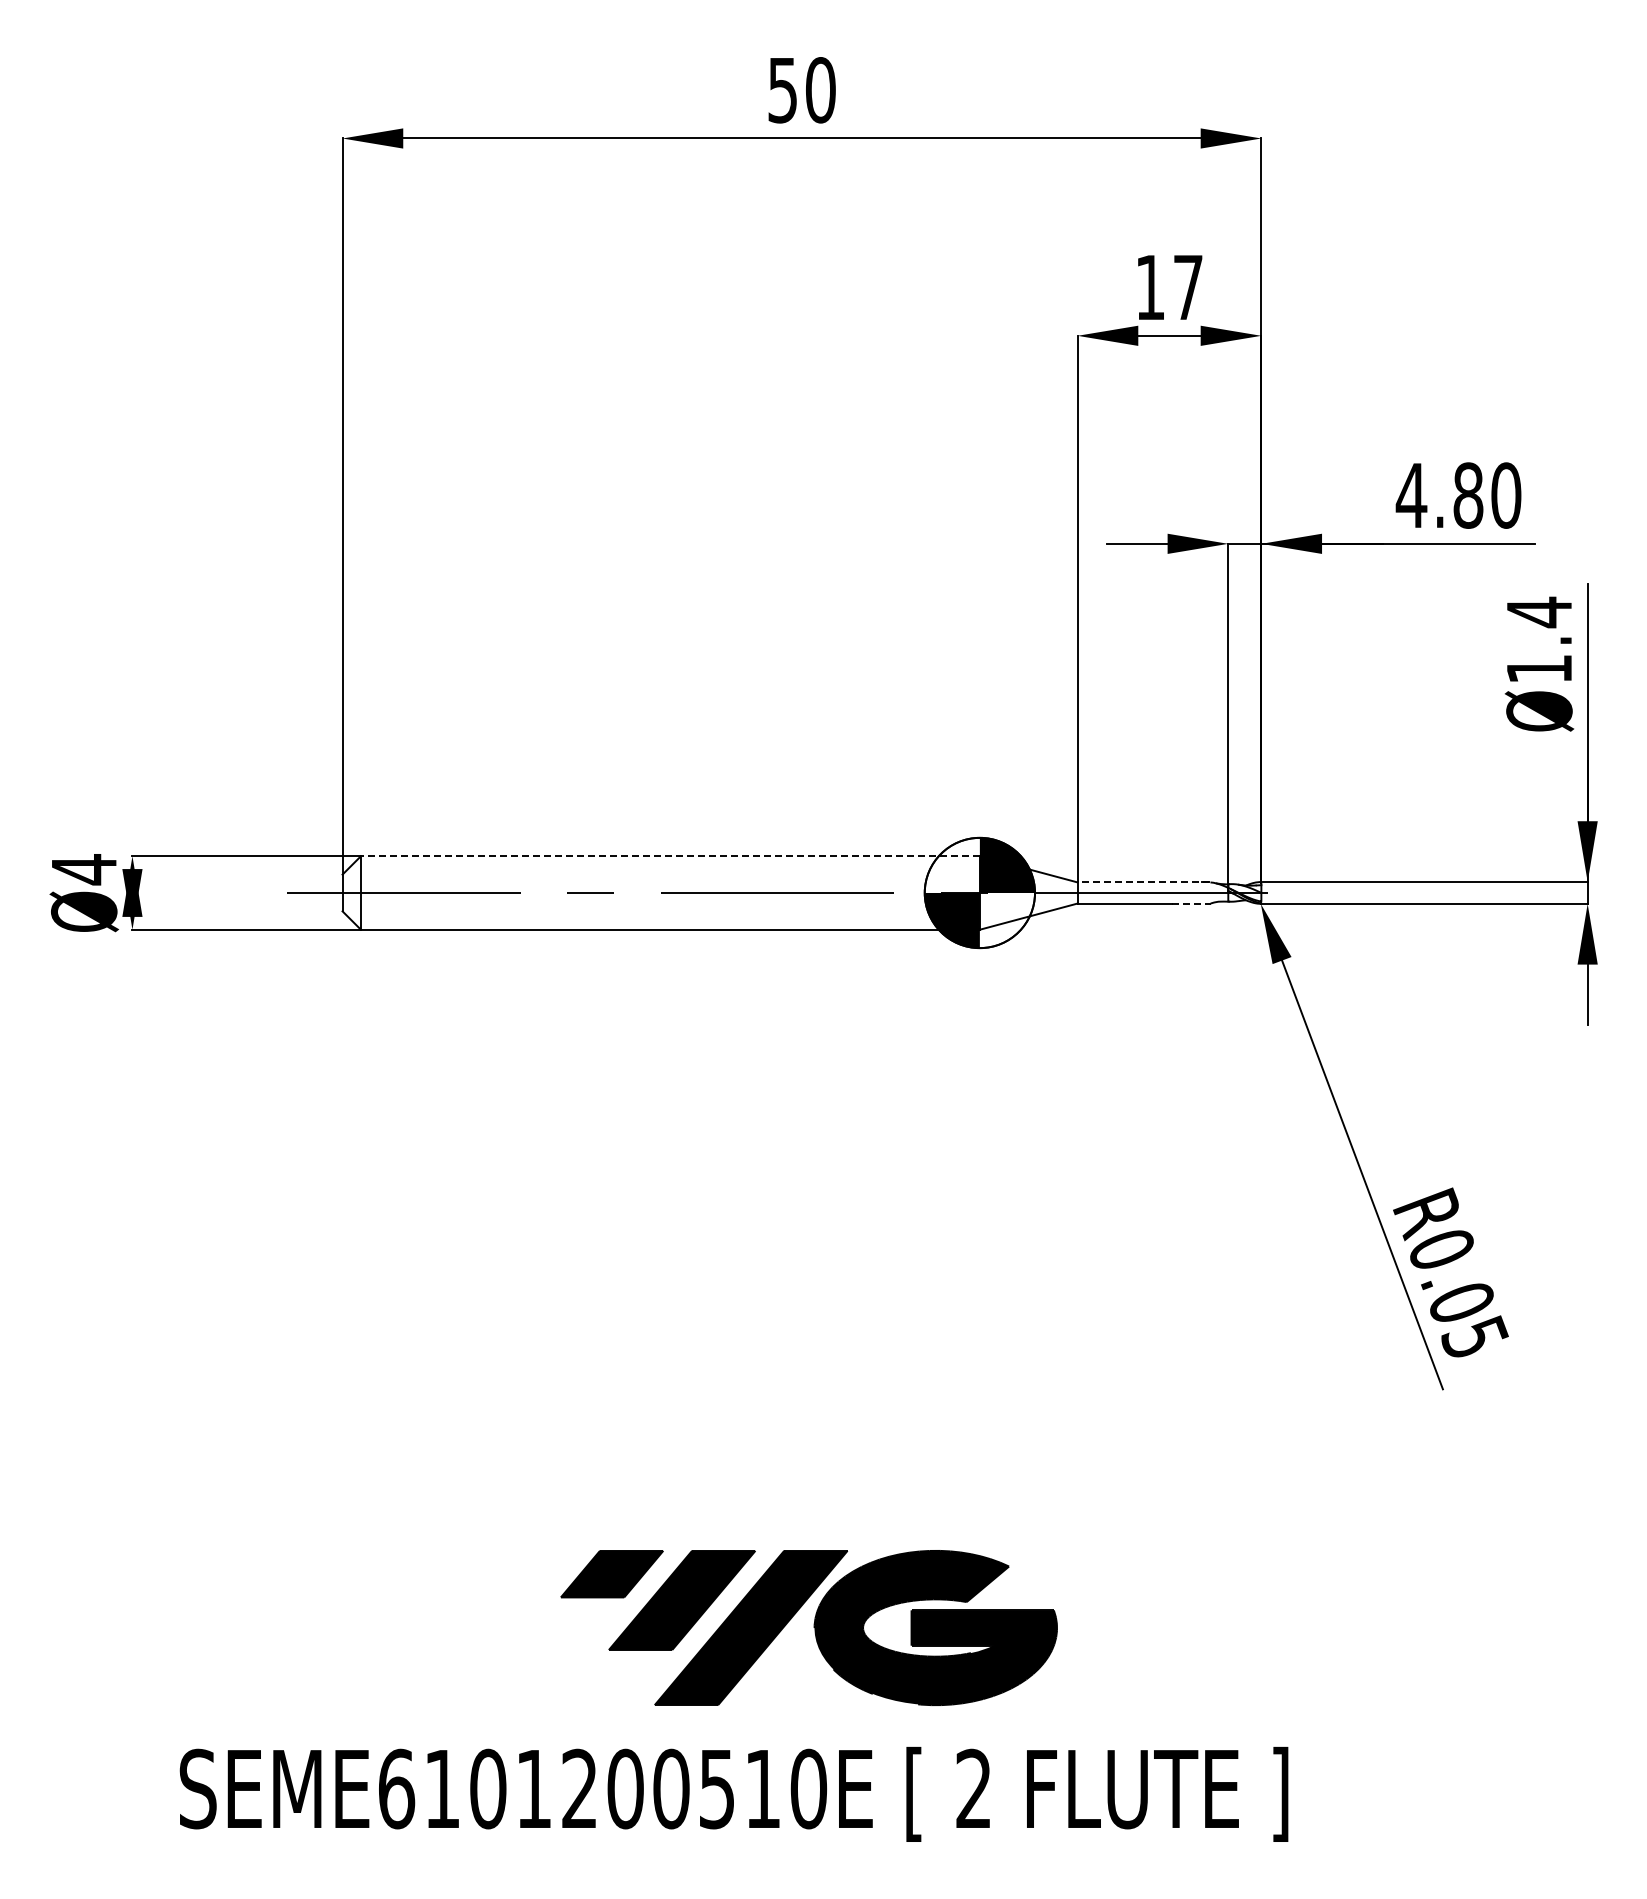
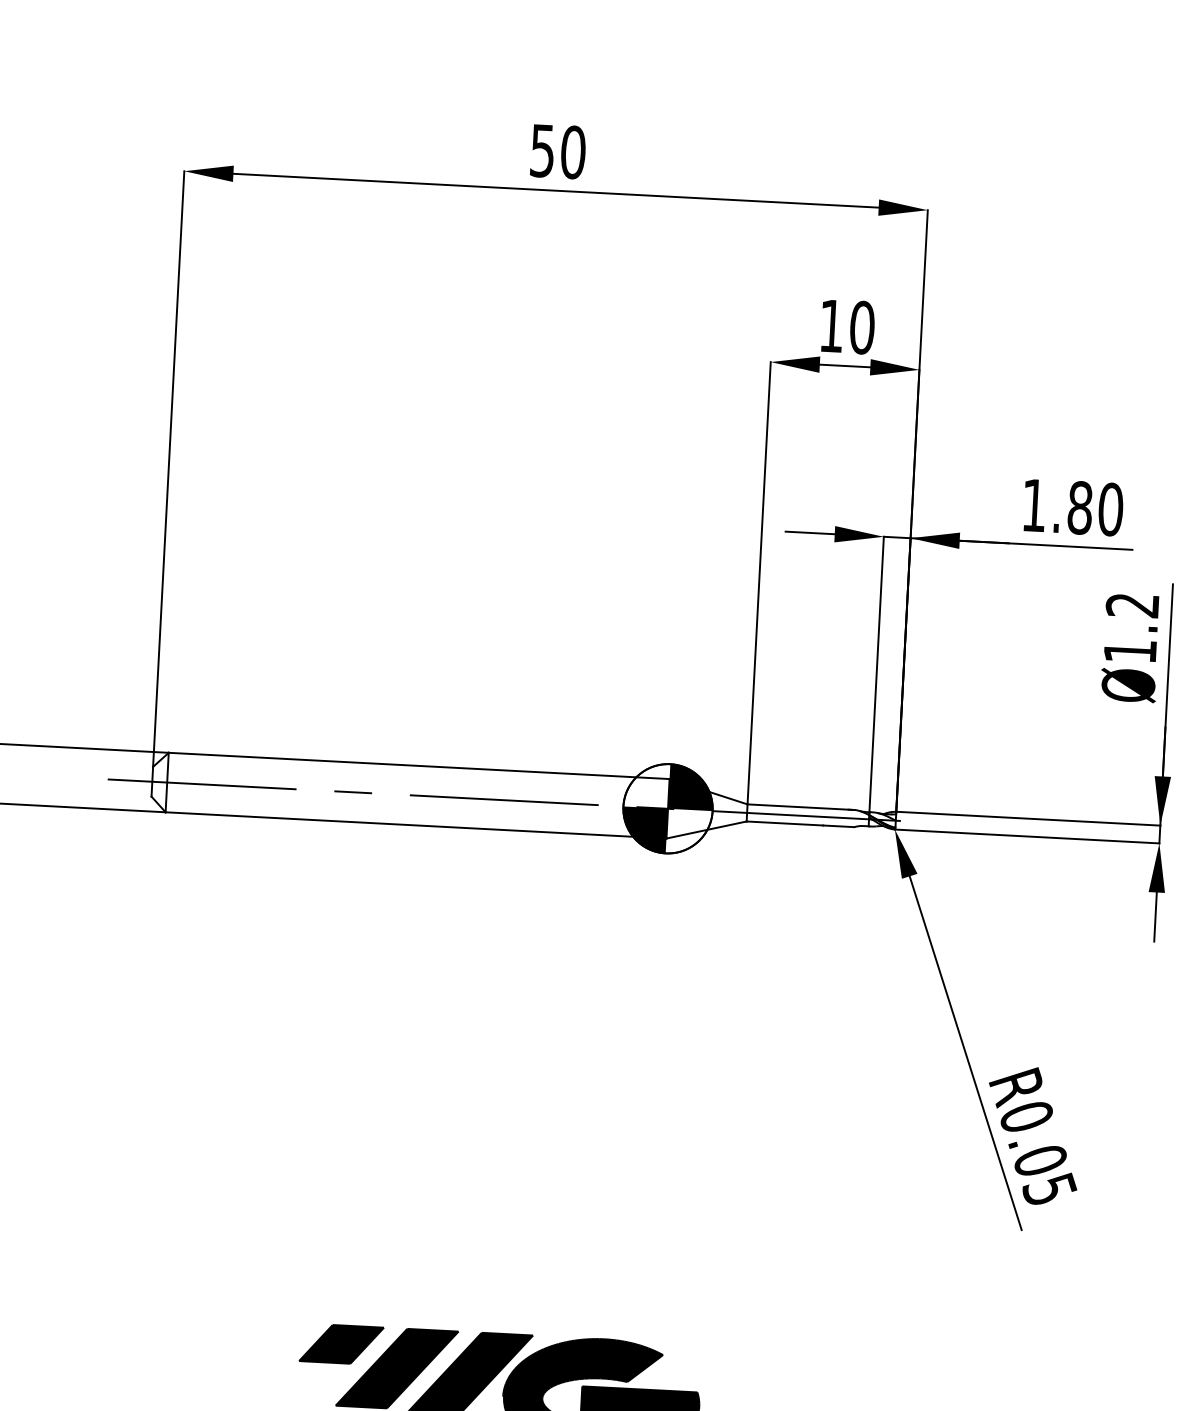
text: (1188, 287) -> (862, 327), 17 -> 10
text: (1411, 495) -> (1034, 505), 4.80 -> 1.80
text: (1538, 612) -> (1131, 605), Ø1.4 -> Ø1.2
line: (669, 856) -> (418, 766), dashed -> solid
line: (1143, 882) -> (800, 807), dashed -> solid
line: (1191, 903) -> (838, 826), dashed -> solid

